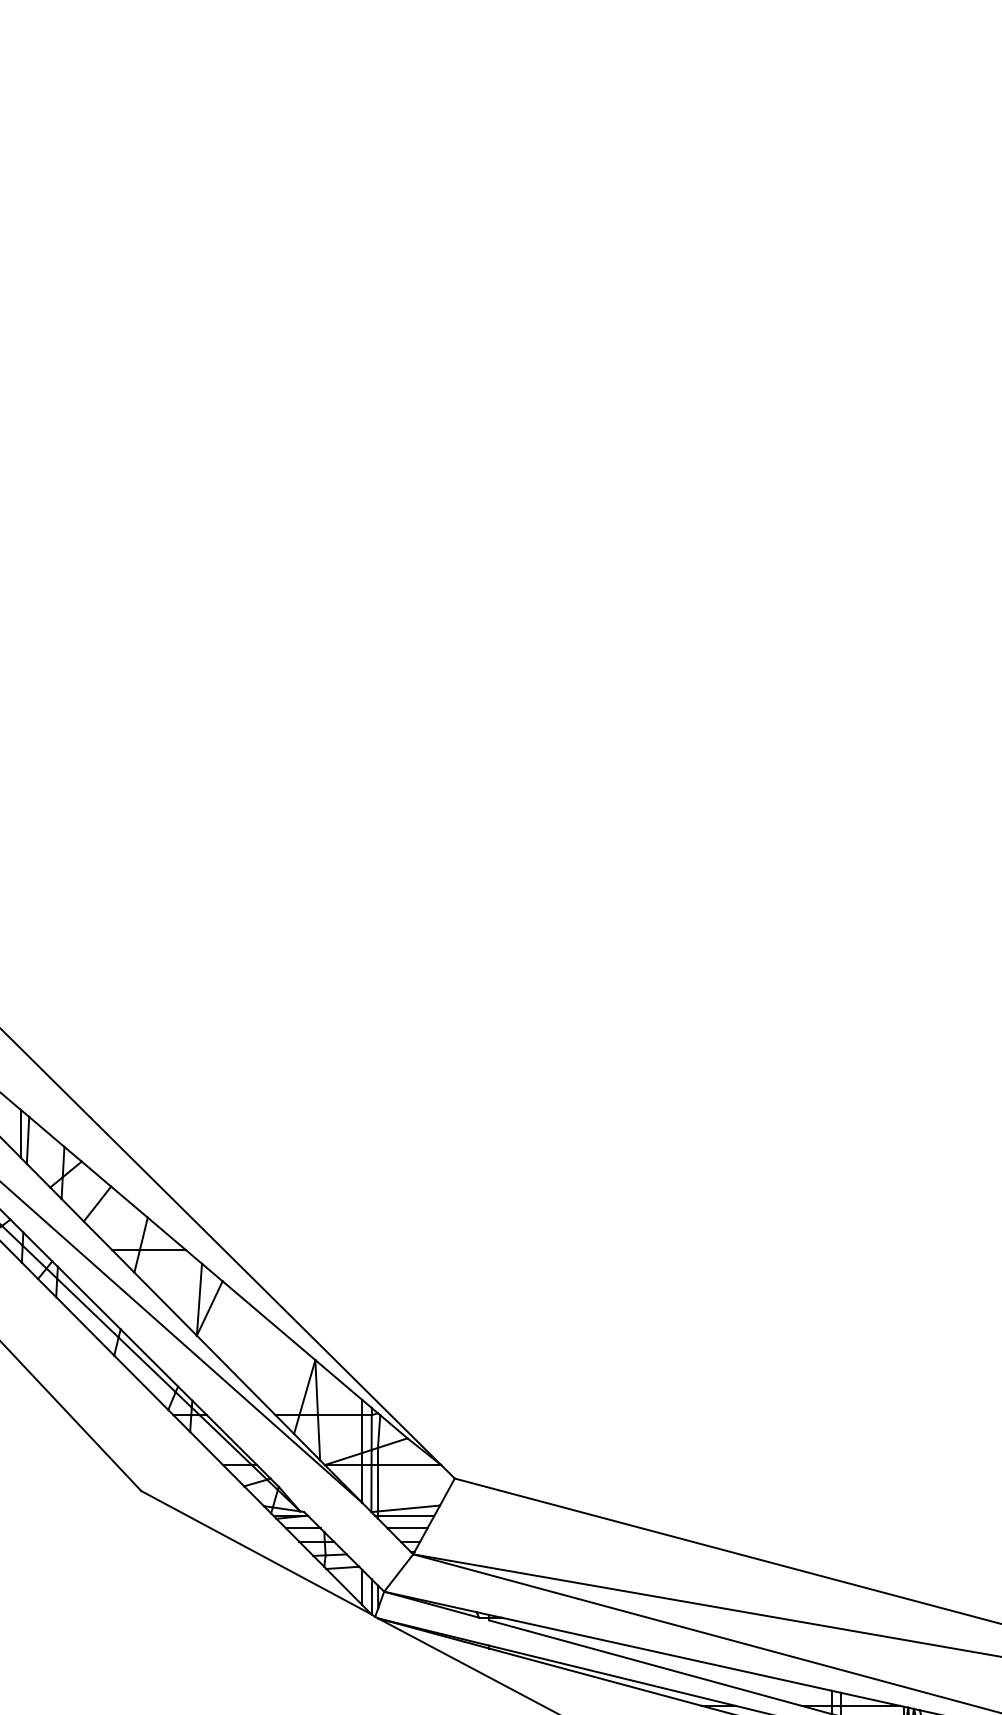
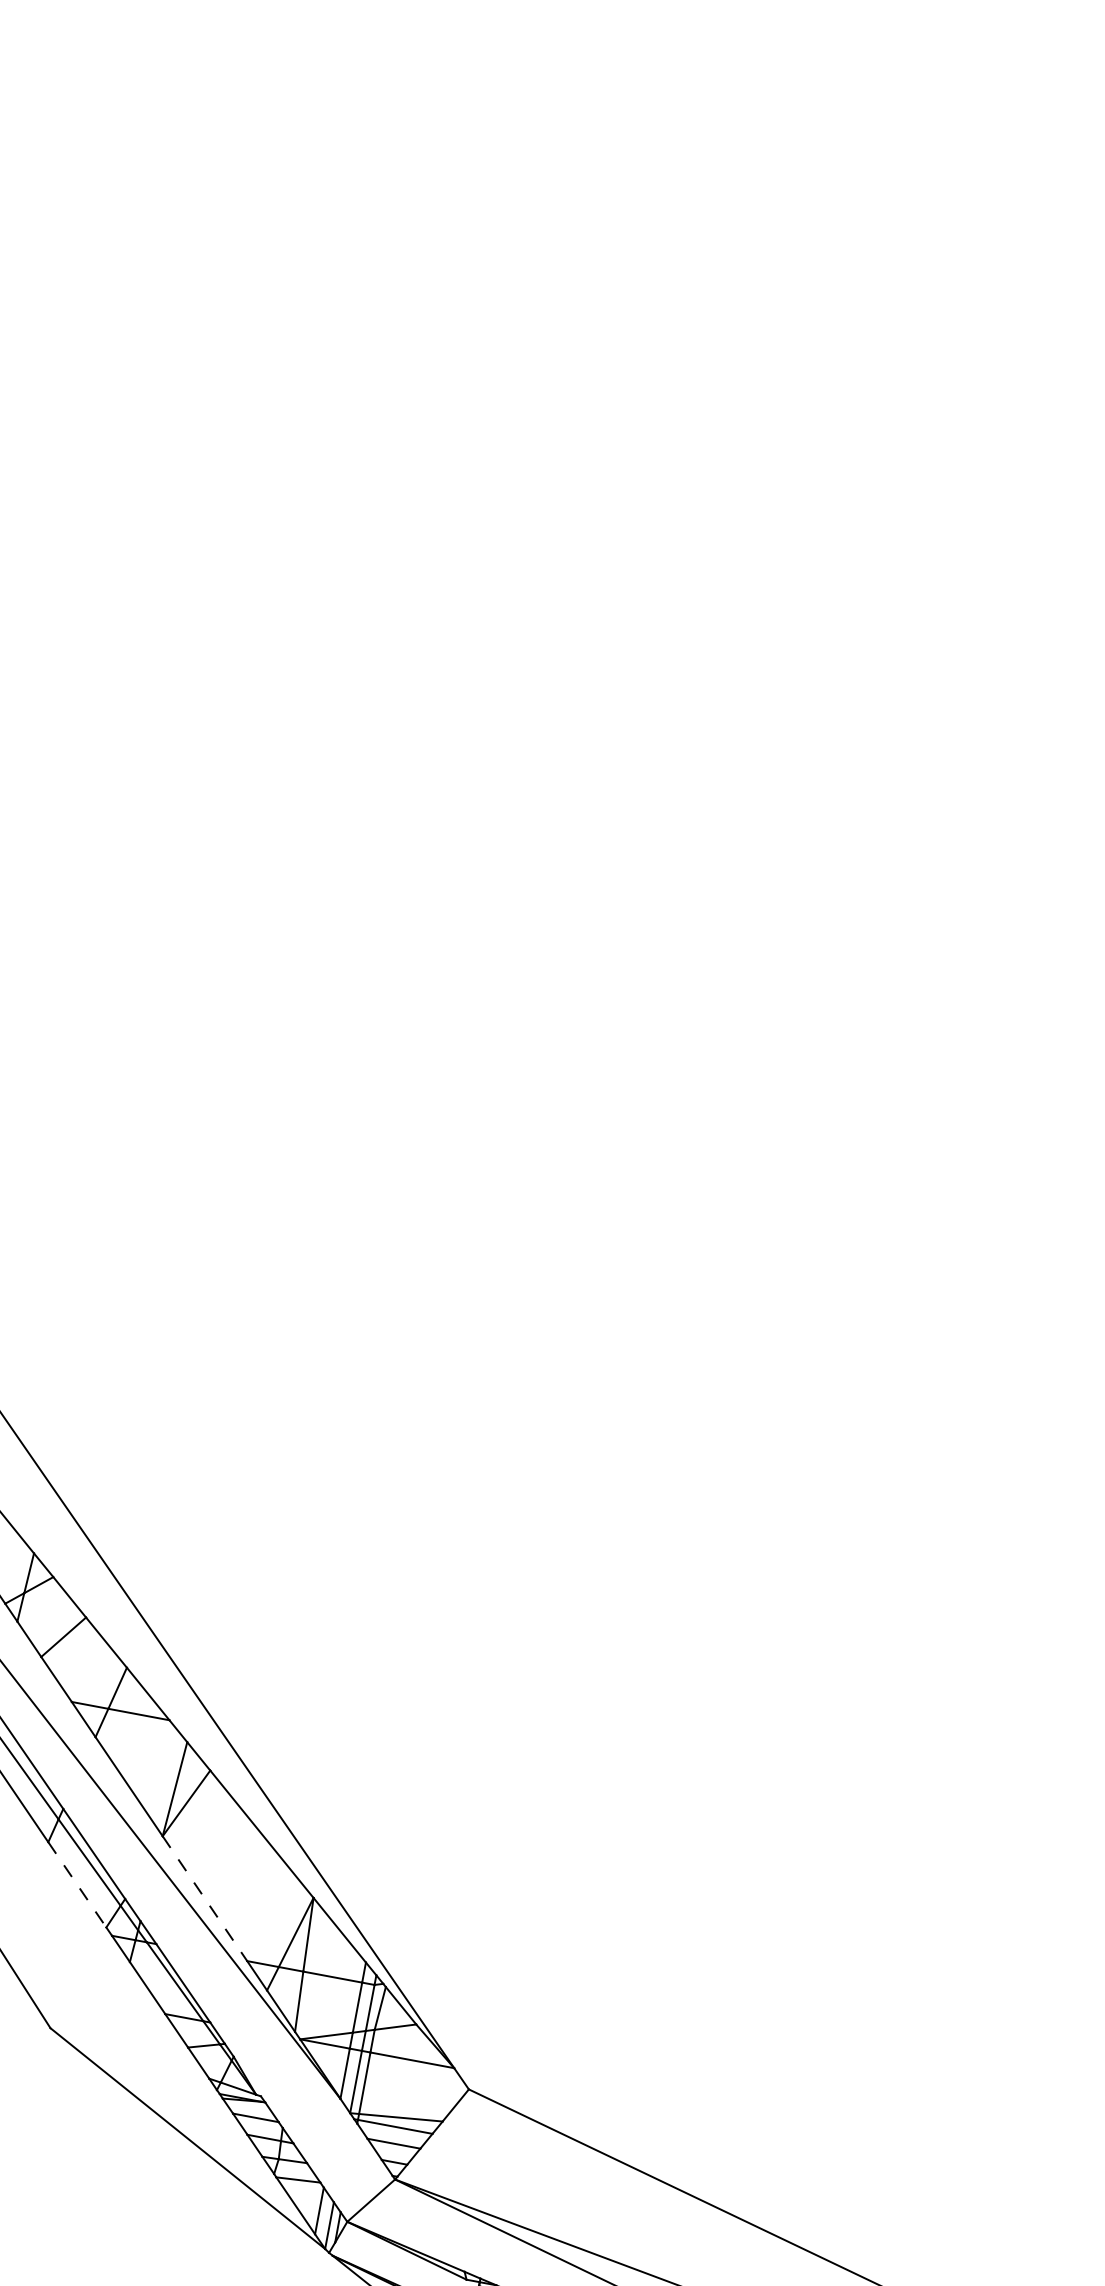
line: (236, 1375) -> (205, 1898), solid -> dashed
line: (141, 1383) -> (77, 1885), solid -> dashed

